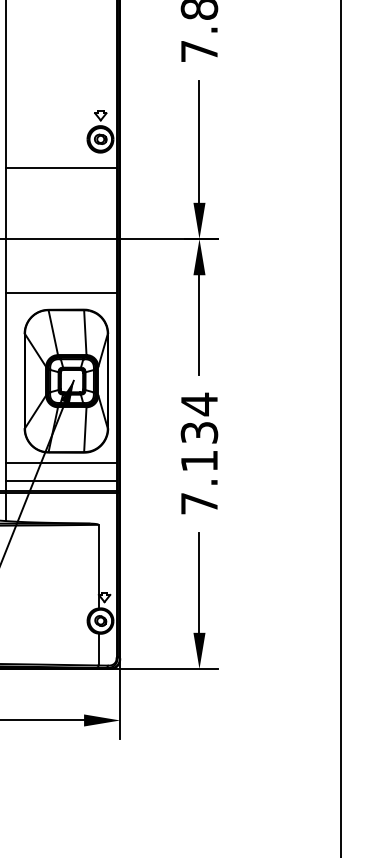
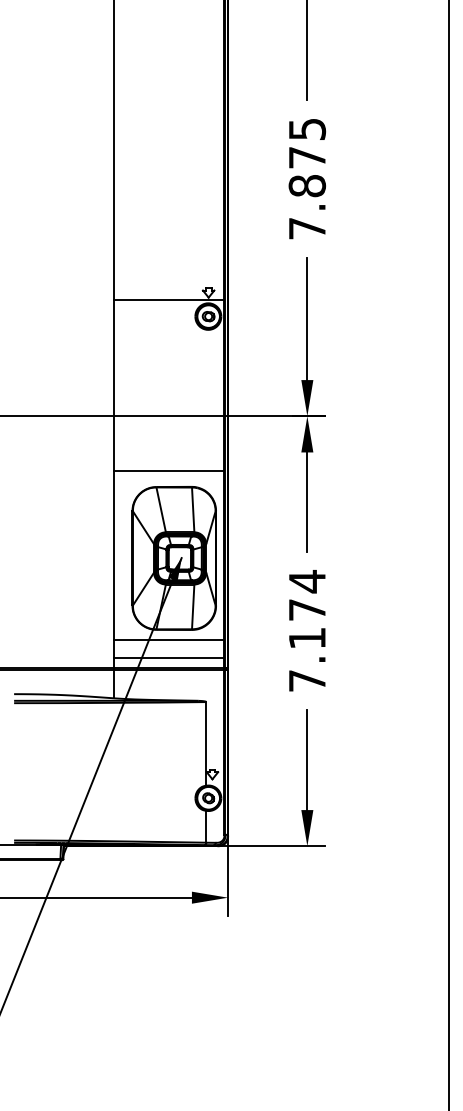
line: (60, 168) -> (168, 300), moved
text: (199, 432) -> (307, 609), 7.134 -> 7.174

